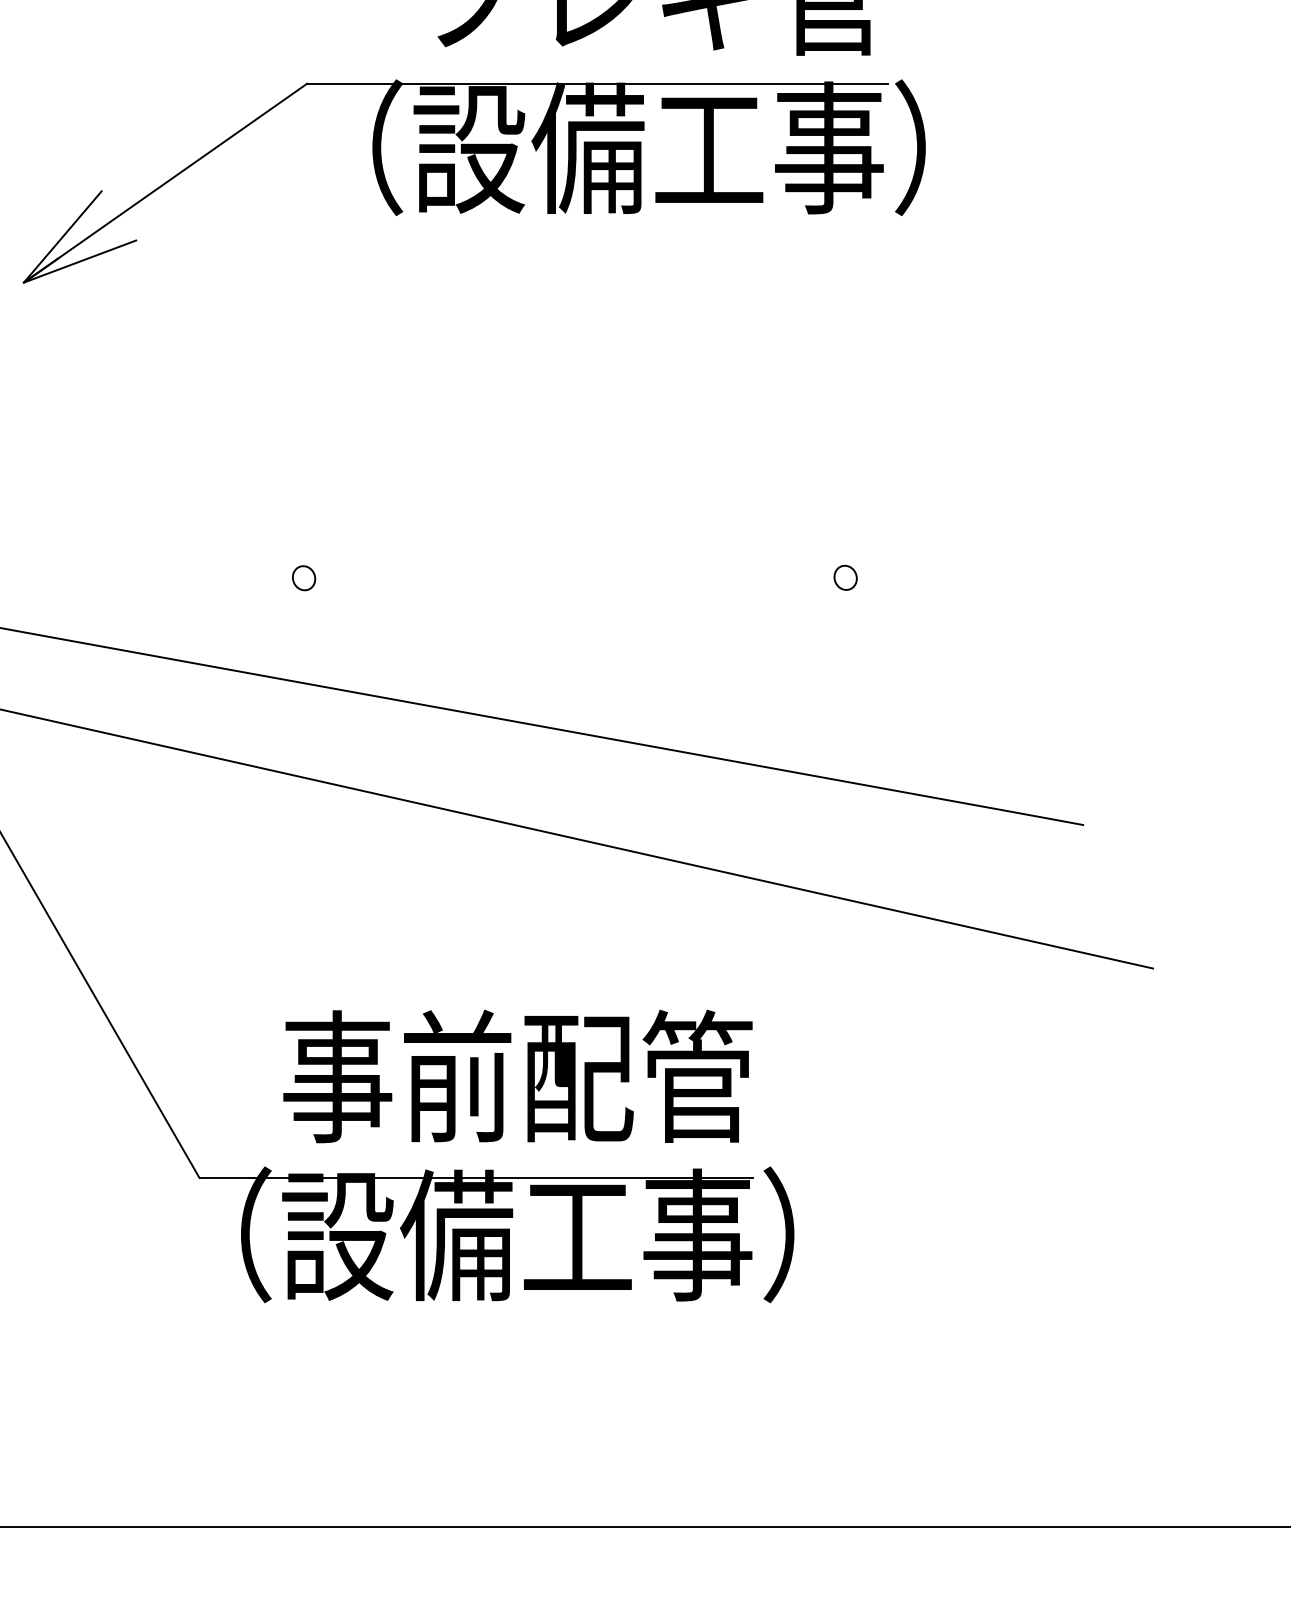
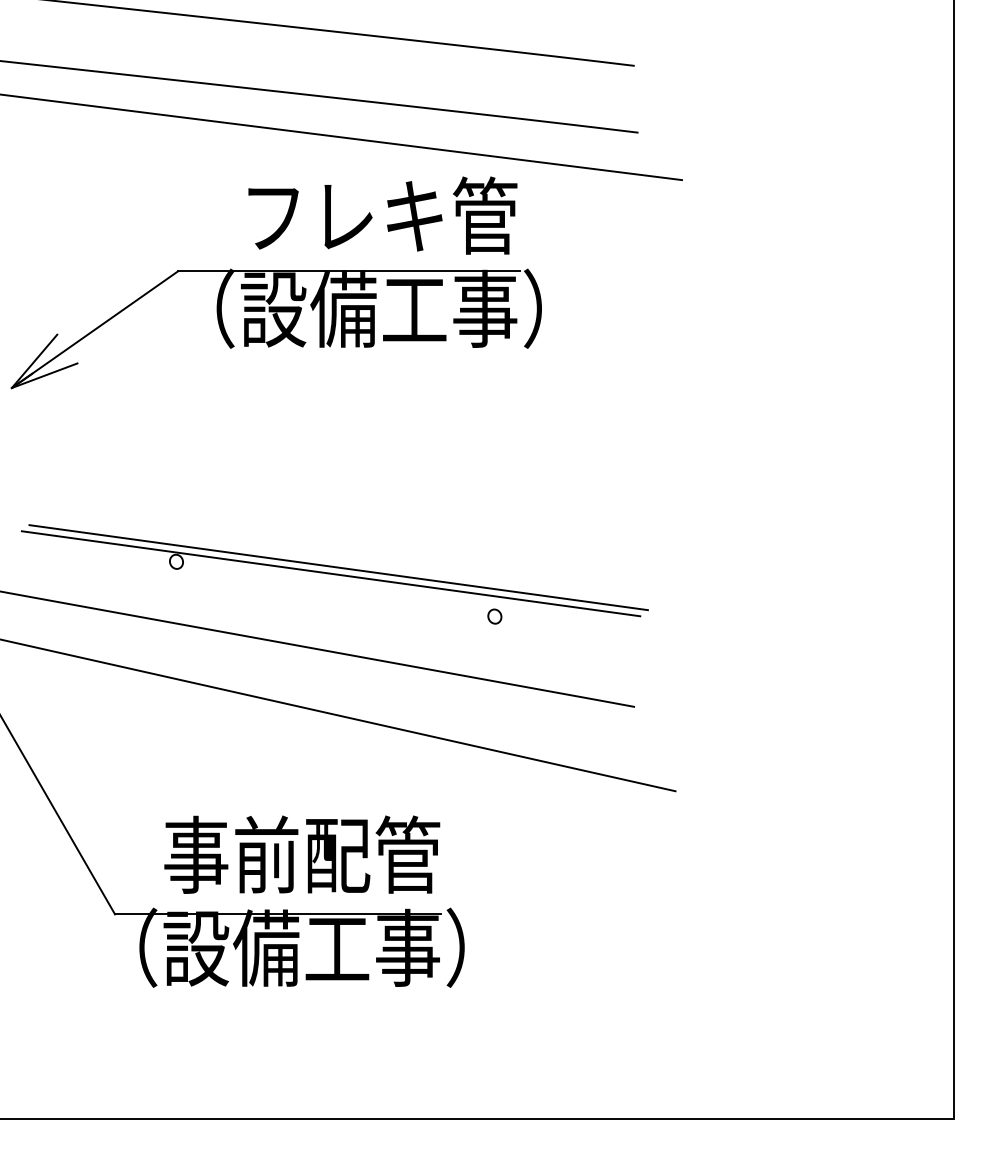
part: (845, 577) -> (494, 616), moved
line: (579, 587) -> (338, 567), added
line: (566, 598) -> (330, 573), added

